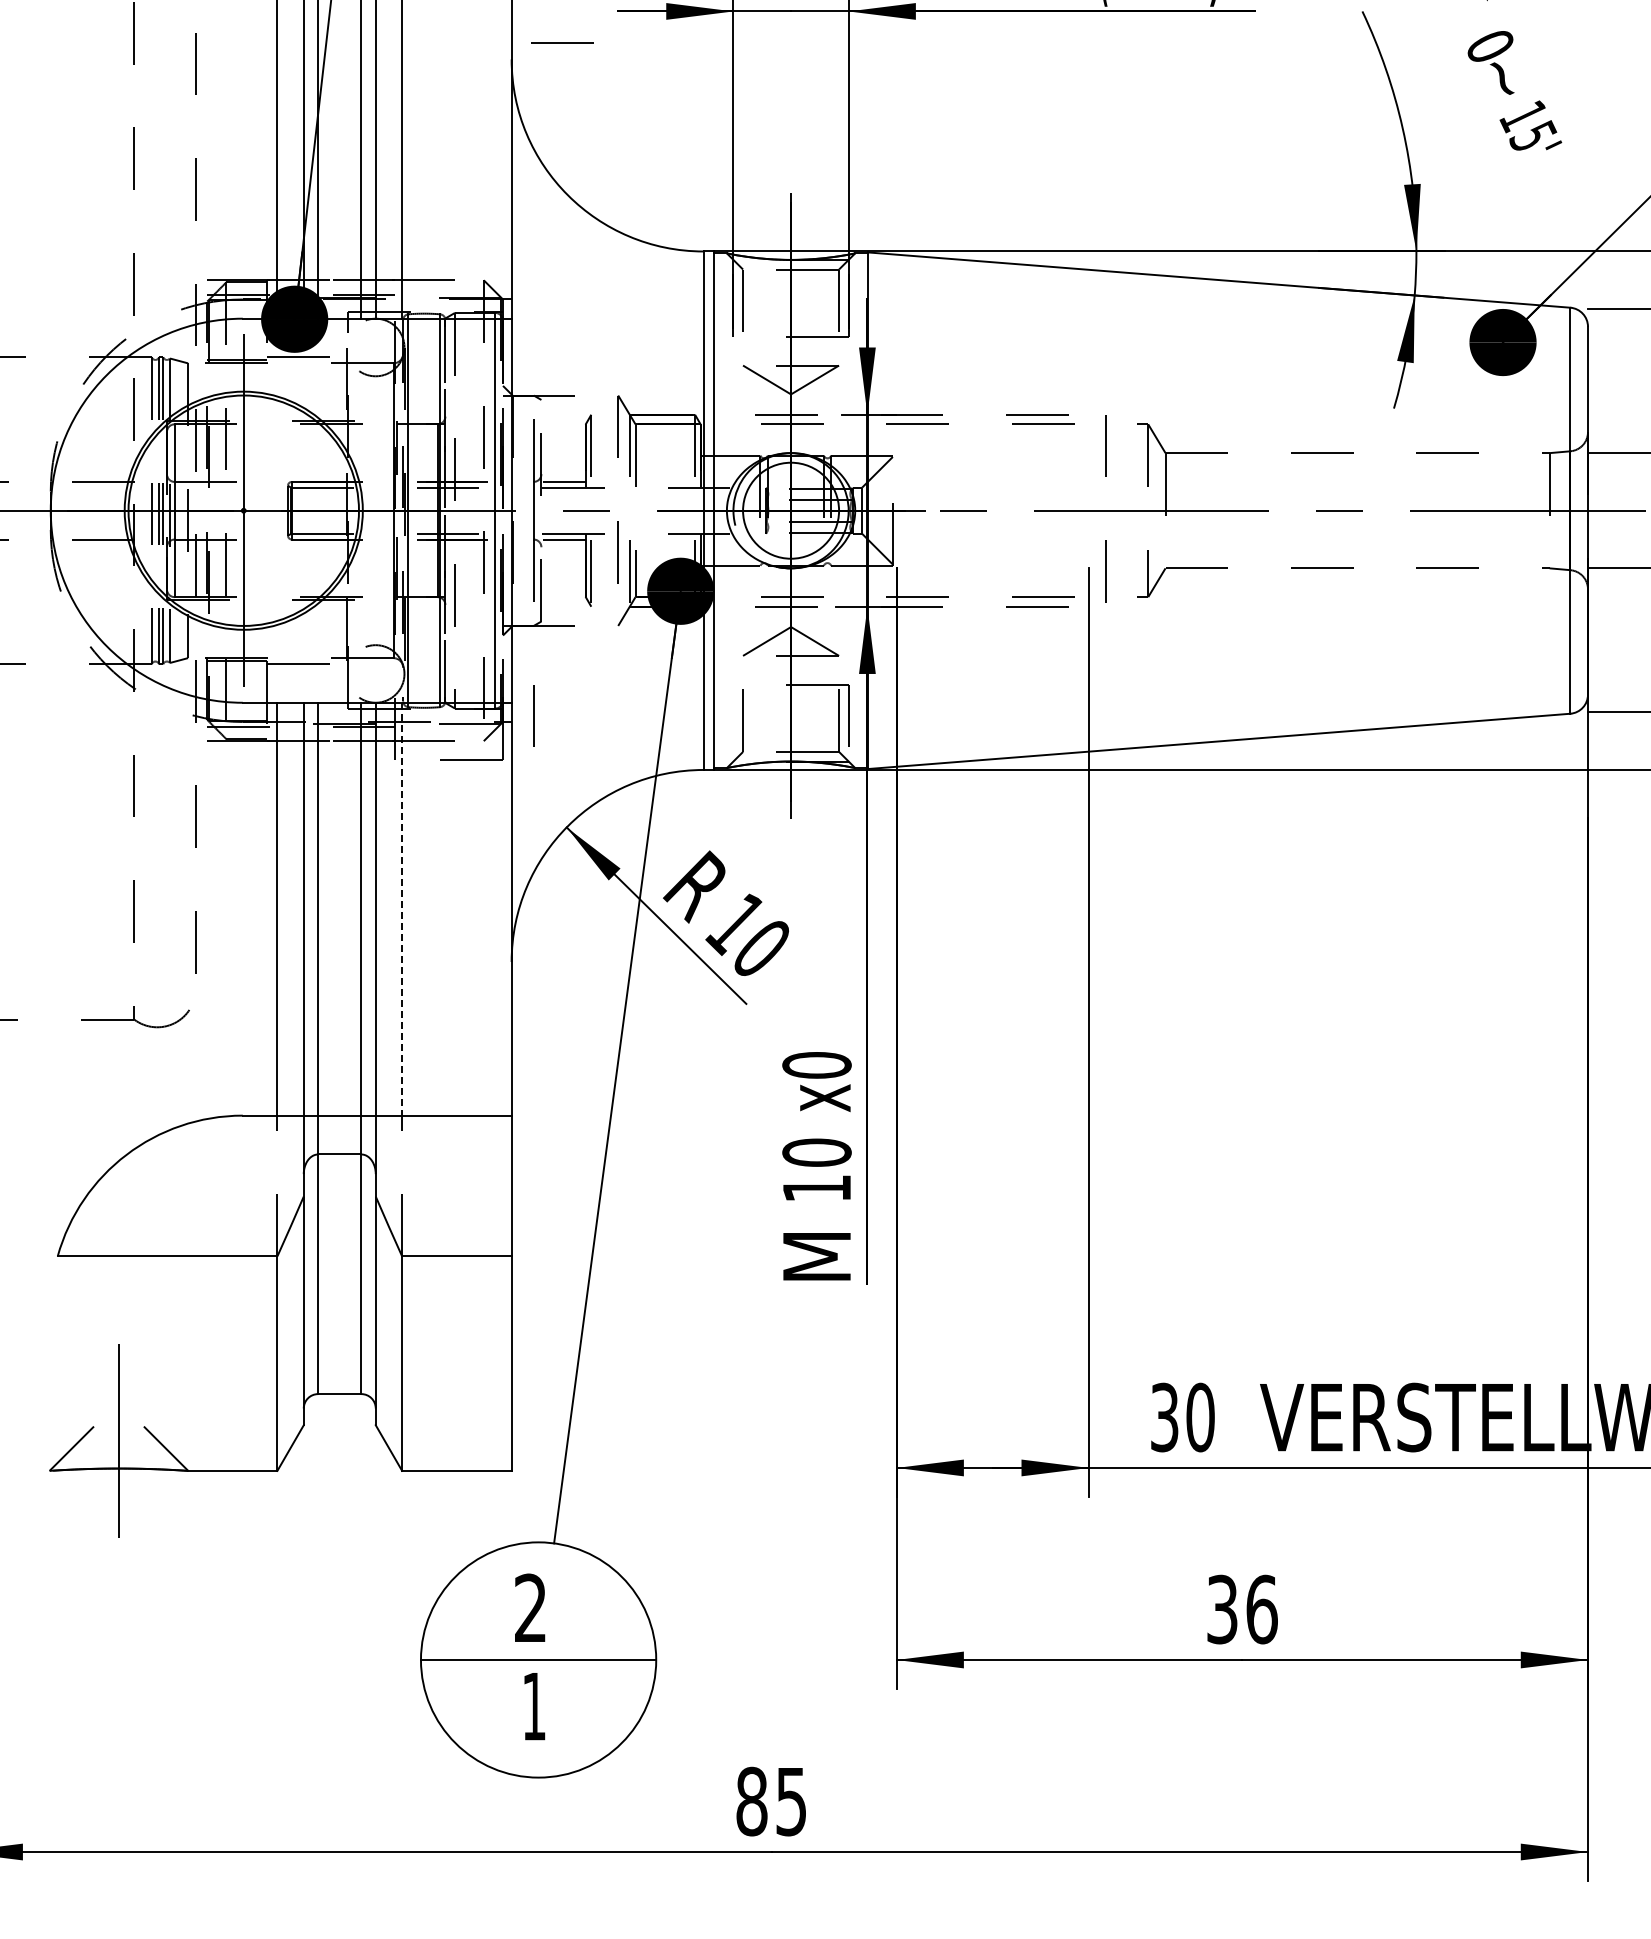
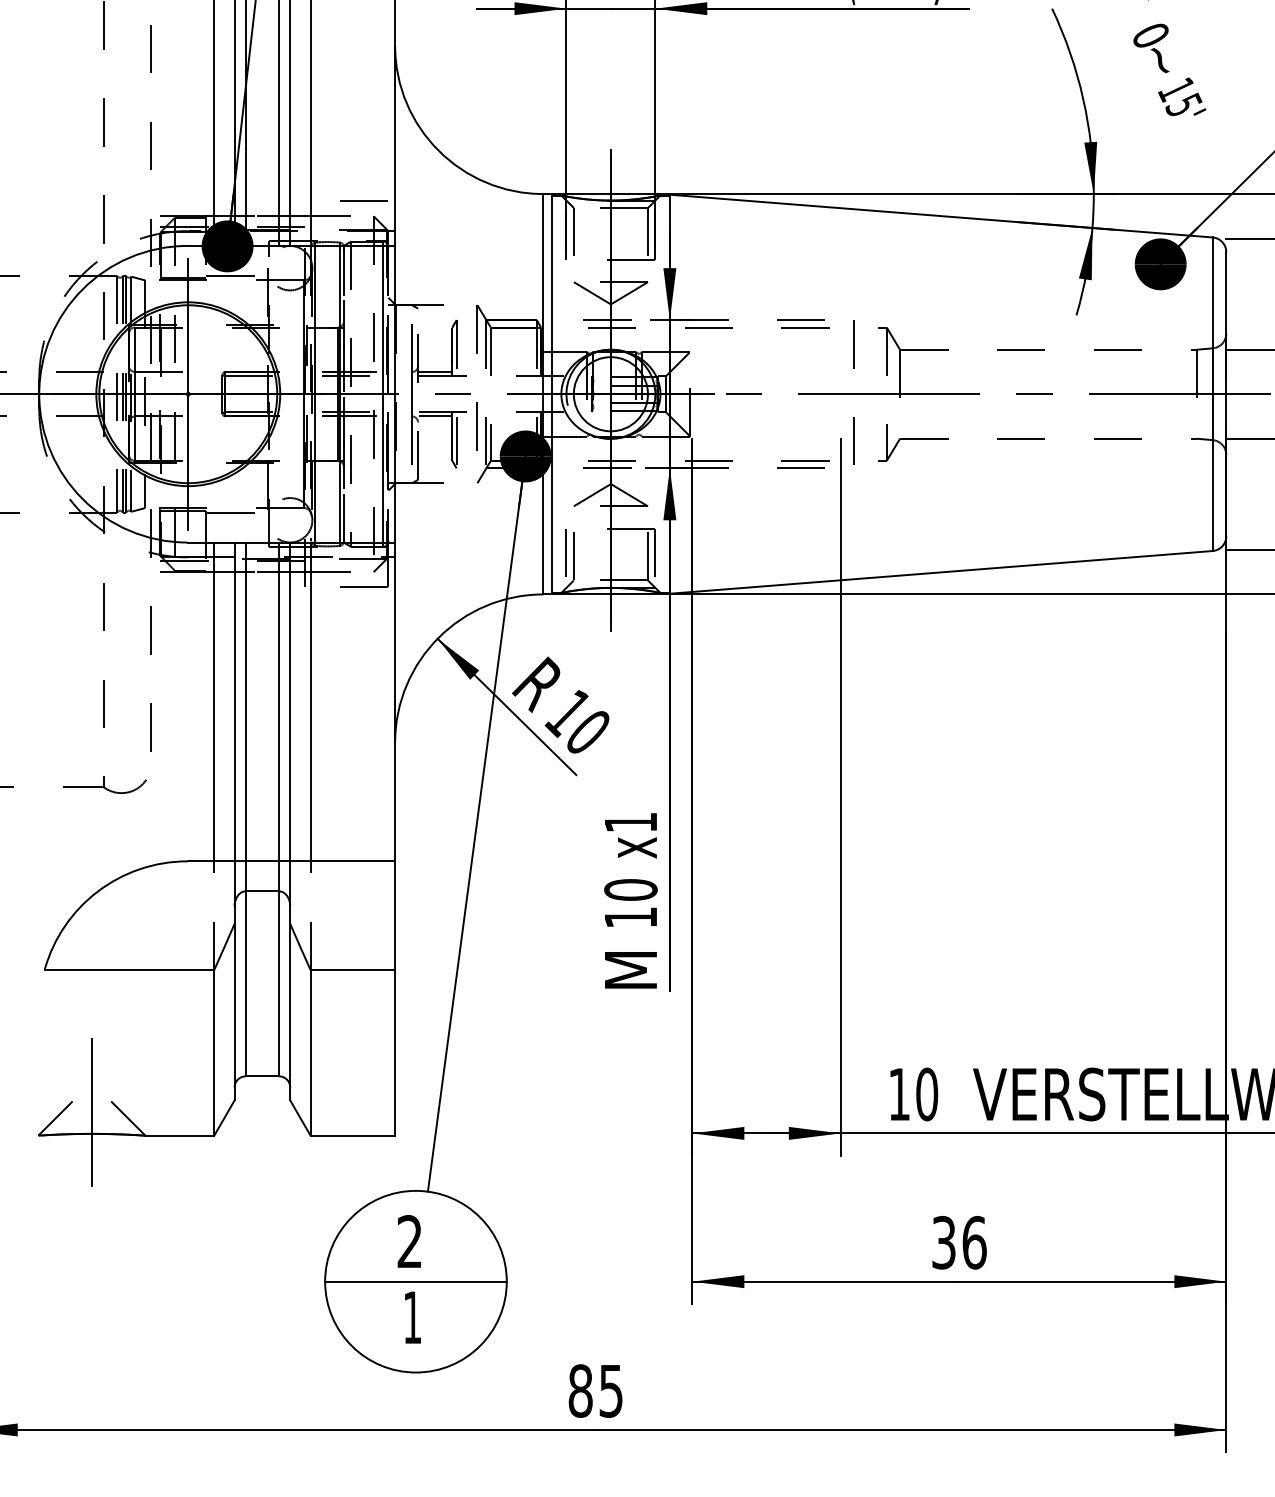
line: (562, 42) -> (364, 201), moved
line: (533, 715) -> (565, 552), moved
line: (402, 909) -> (310, 702), dashed -> solid
text: (816, 1065) -> (630, 822), x0 -> x1
text: (1164, 1417) -> (899, 1094), 30 -> 10

